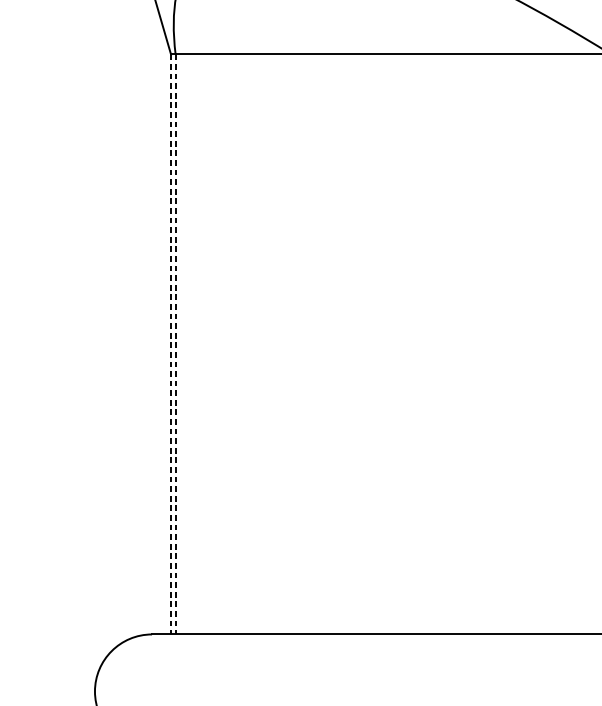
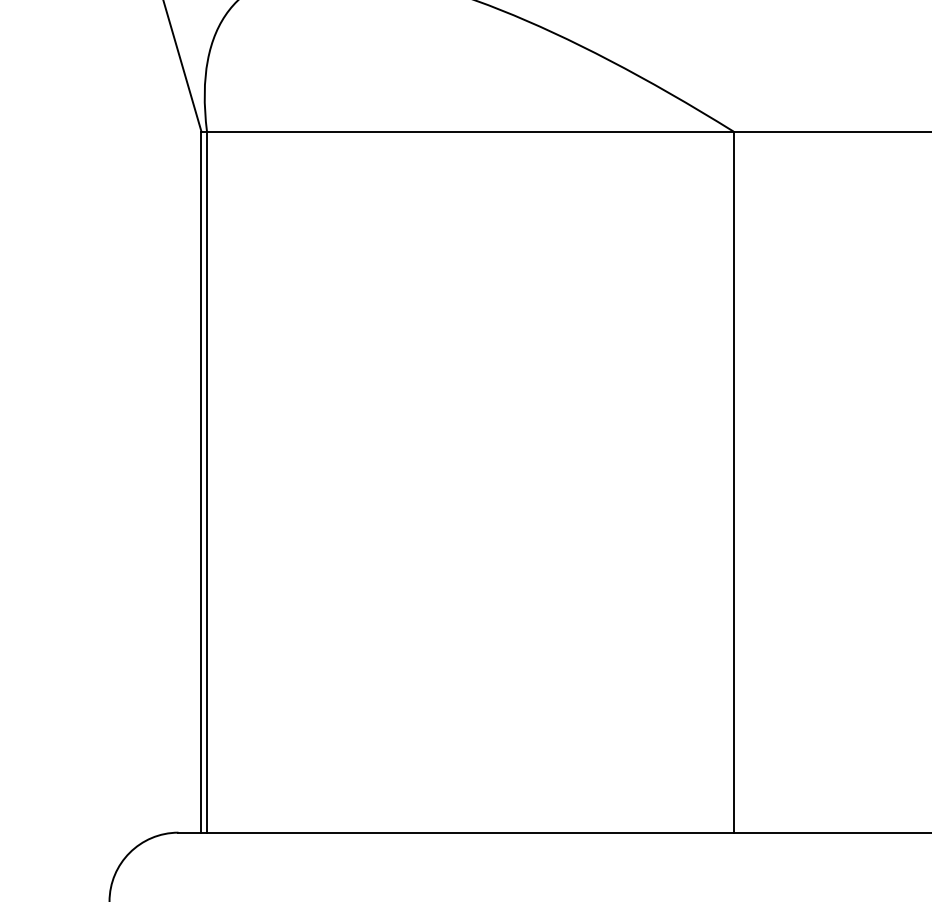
line: (171, 344) -> (201, 482), dashed -> solid
line: (176, 344) -> (207, 482), dashed -> solid

